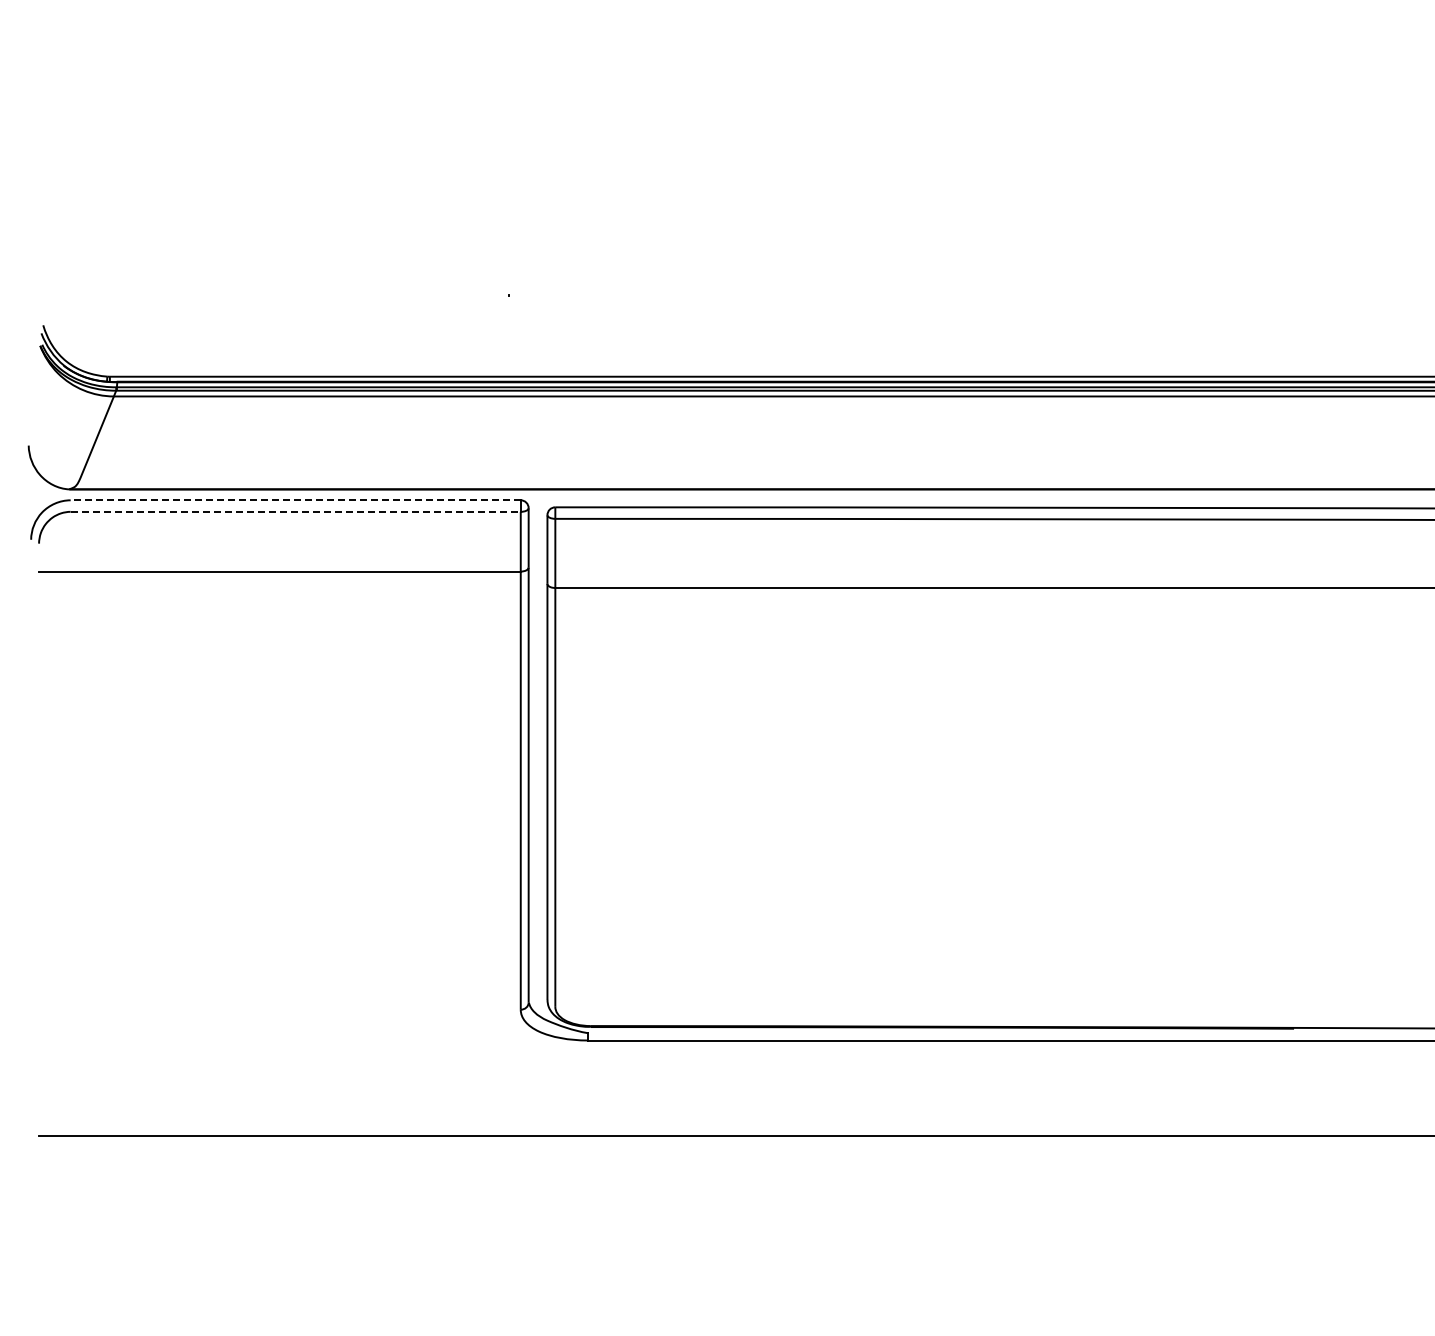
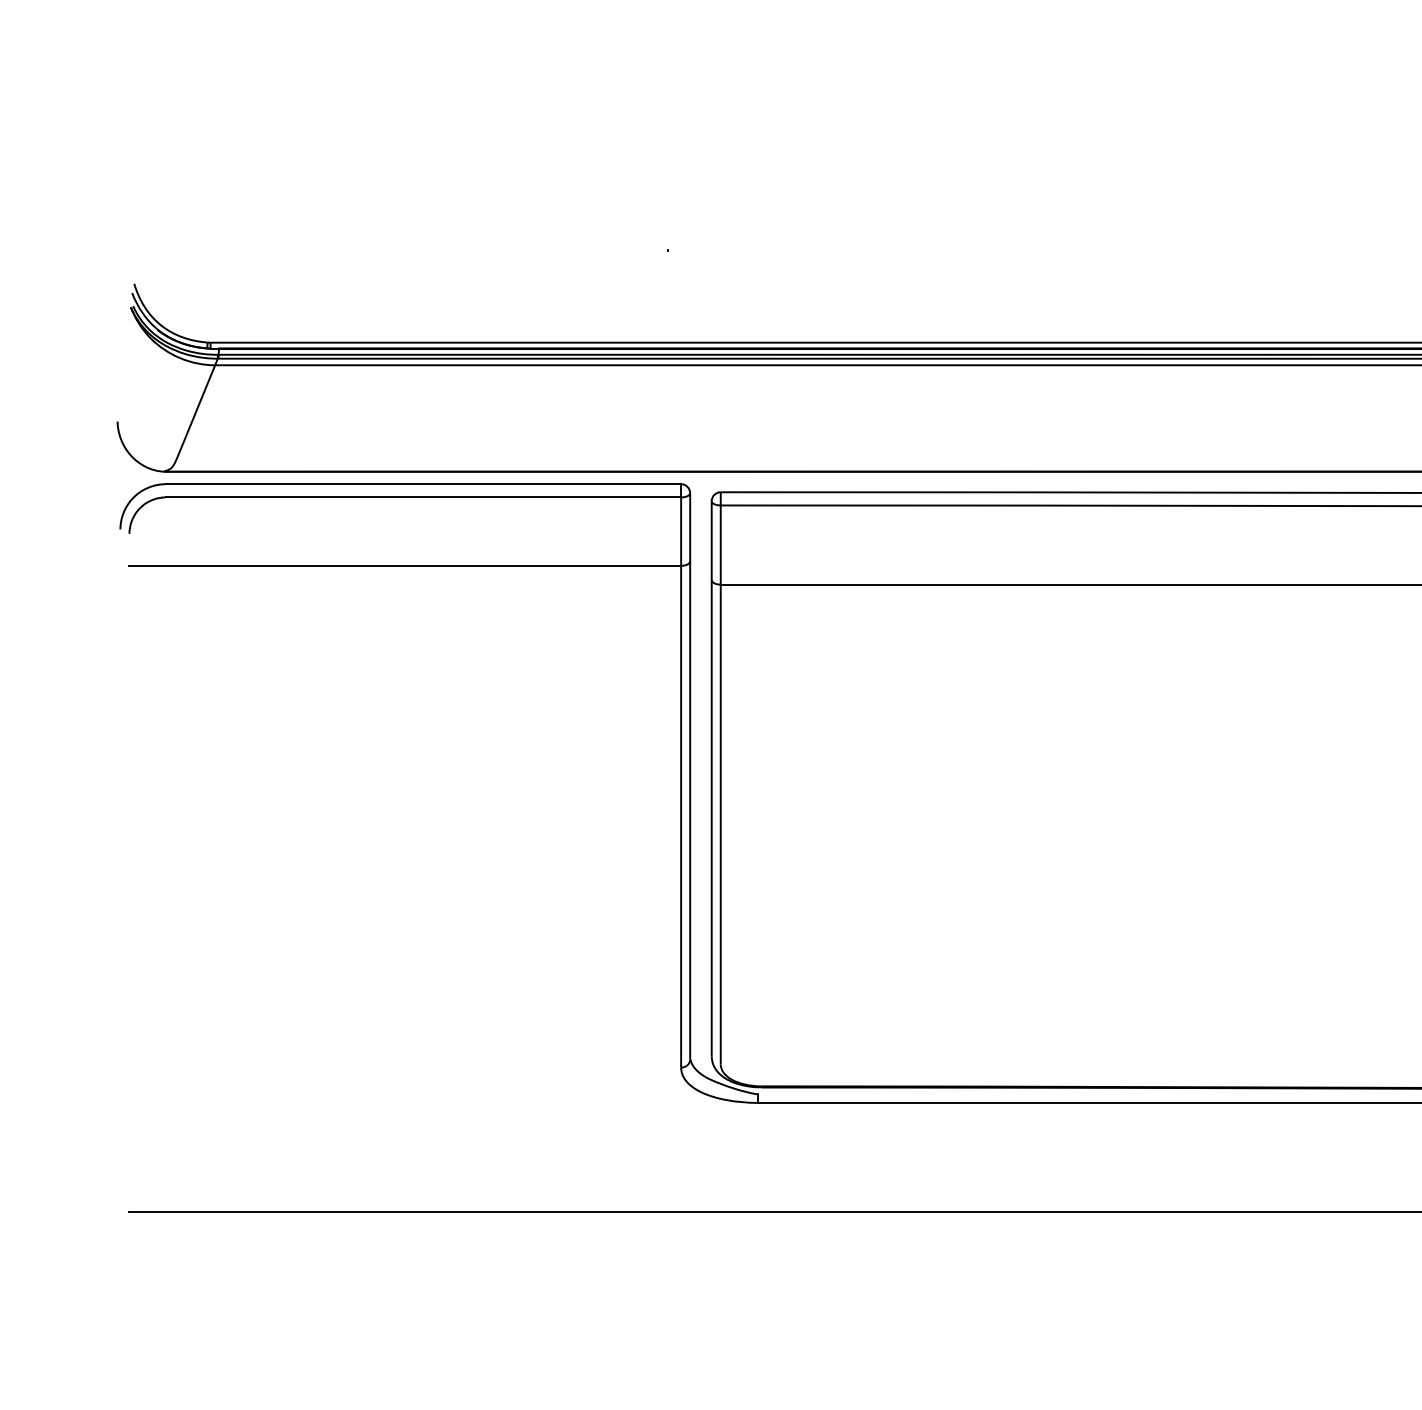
line: (295, 500) -> (423, 484), dashed -> solid
line: (296, 511) -> (424, 497), dashed -> solid

